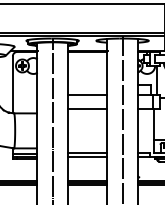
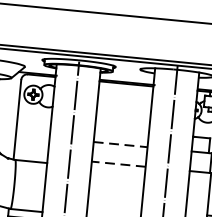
line: (88, 95) -> (121, 144), solid -> dashed
line: (87, 109) -> (118, 164), solid -> dashed

